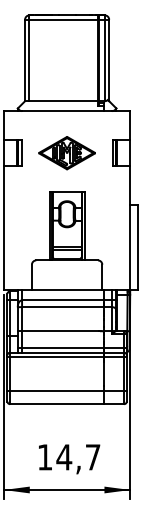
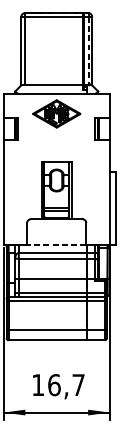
line: (104, 60) -> (88, 51), solid -> dashed
part: (66, 153) -> (56, 114), moved
line: (66, 290) -> (56, 244), solid -> dashed
text: (64, 457) -> (54, 385), 14,7 -> 16,7

